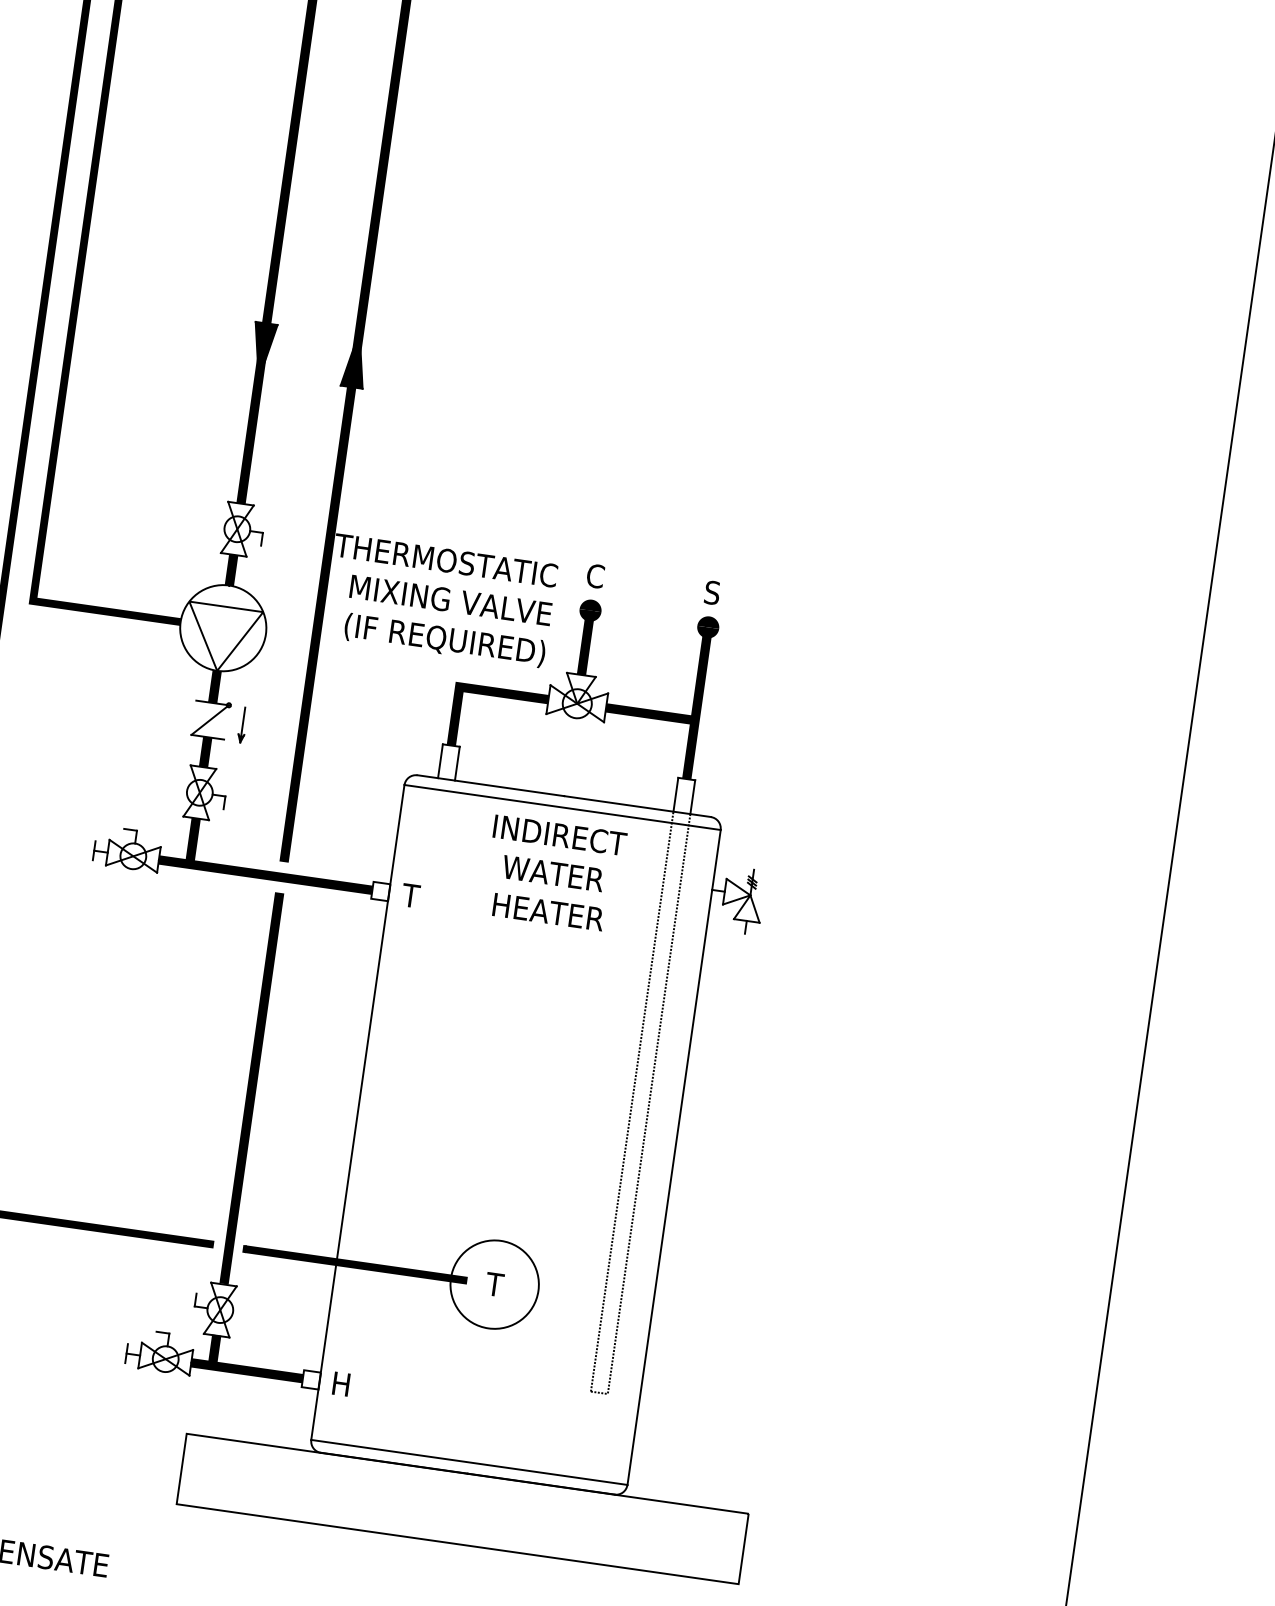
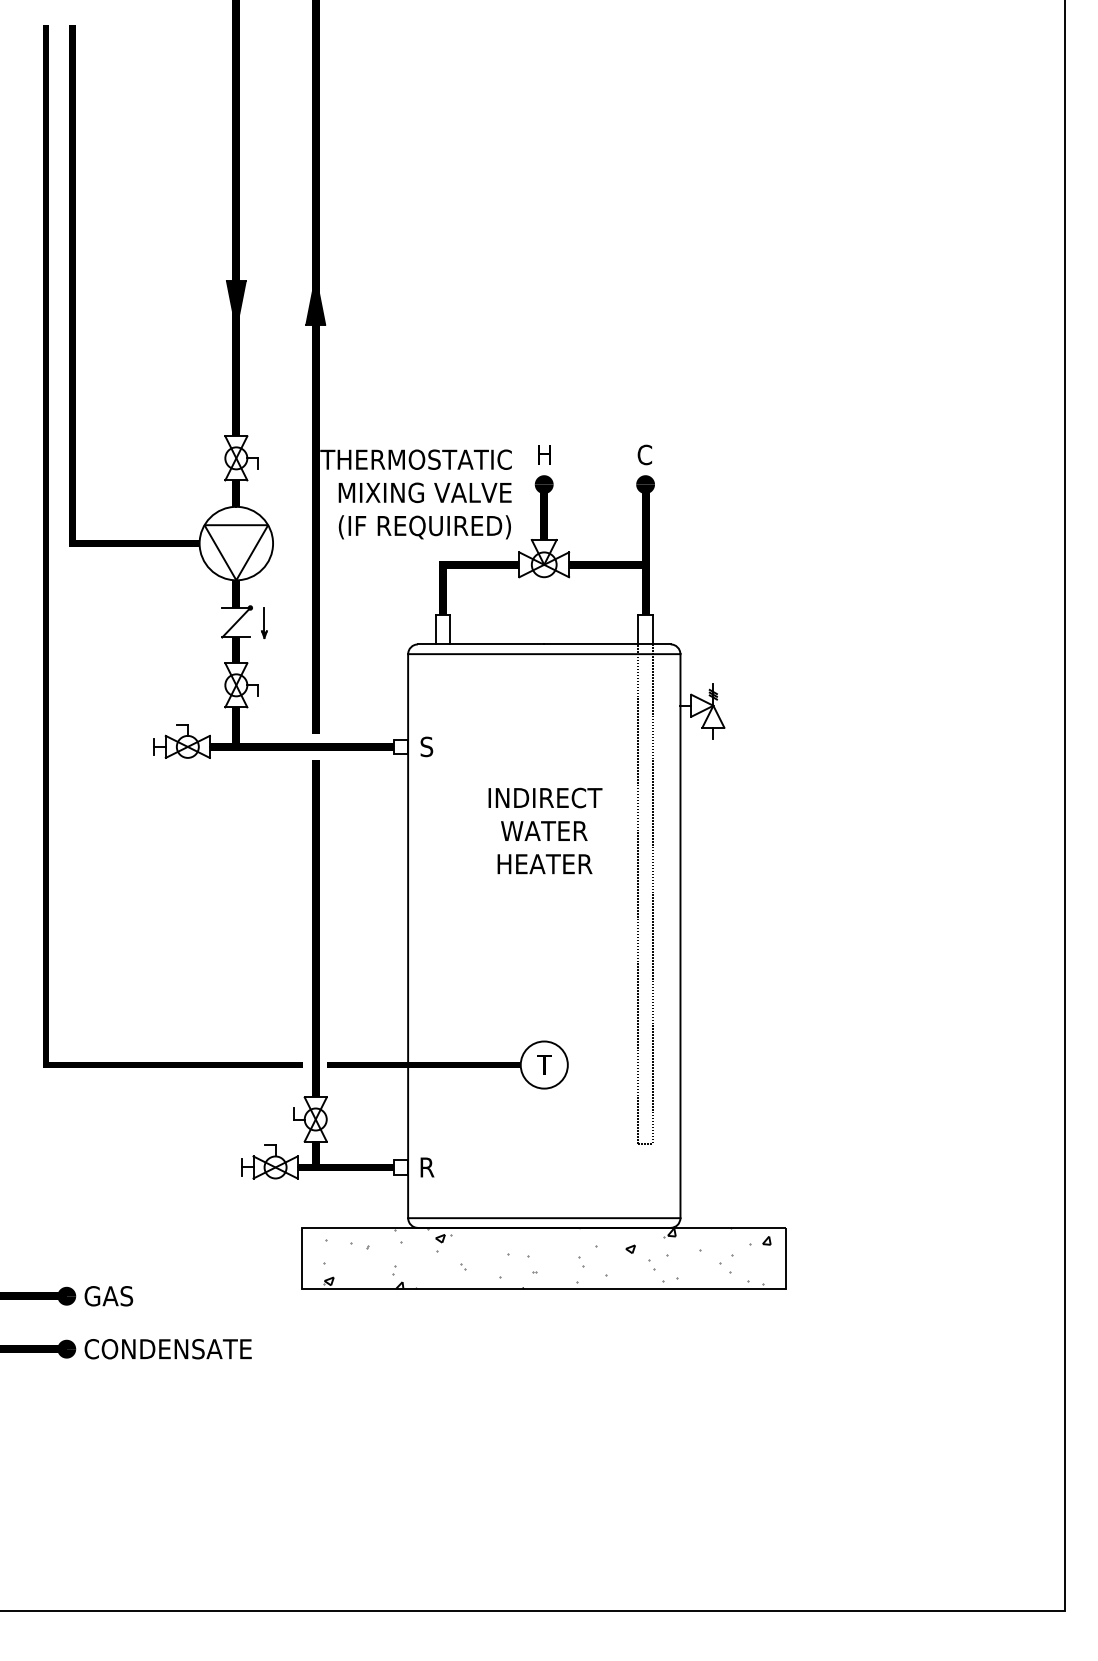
text: (595, 575) -> (544, 454), C -> H
text: (711, 592) -> (644, 454), S -> C
text: (554, 873) -> (545, 830), moved
text: (410, 895) -> (426, 746), T -> S
circle: (493, 1283) -> (543, 1064), size x0.62
text: (342, 1384) -> (427, 1167), H -> R
hatch: (465, 1508) -> (546, 1257), added

